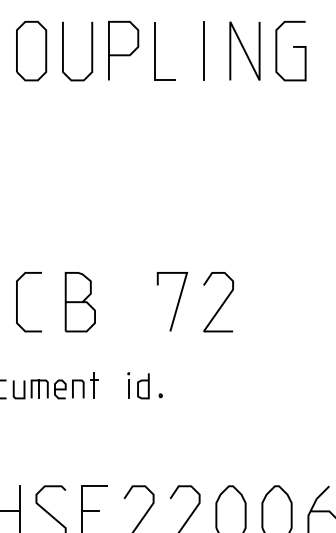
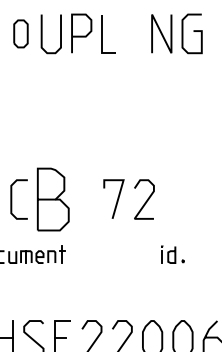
part: (30, 50) -> (20, 33), size x0.7
line: (203, 50) -> (134, 33), removed
part: (79, 302) -> (52, 199), size x1.6
part: (144, 385) -> (172, 254), moved

